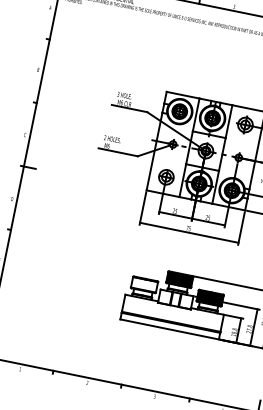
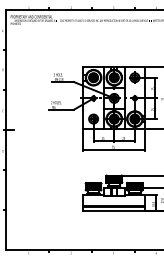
hatch: (144, 284) -> (93, 186), added

